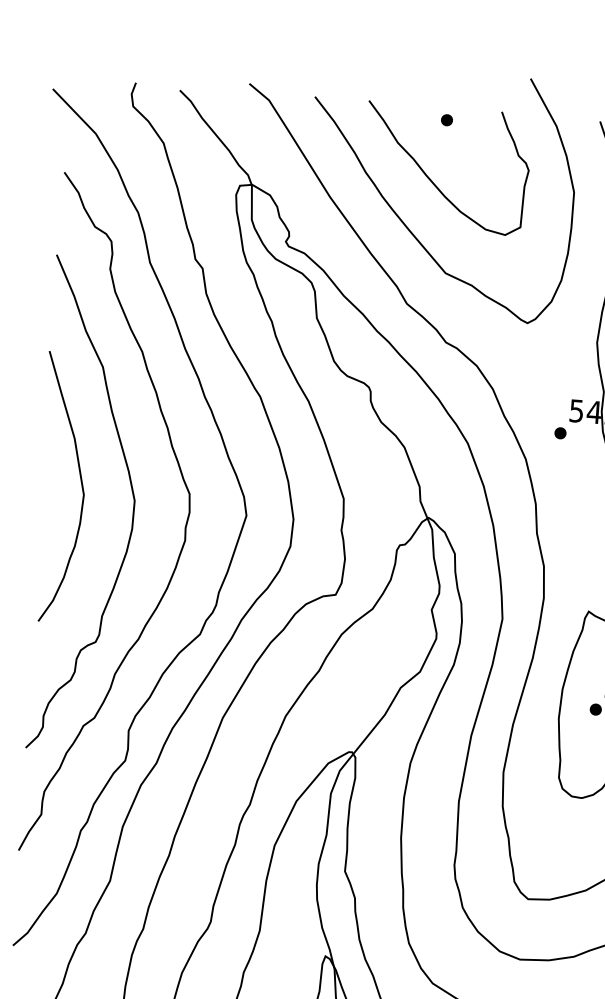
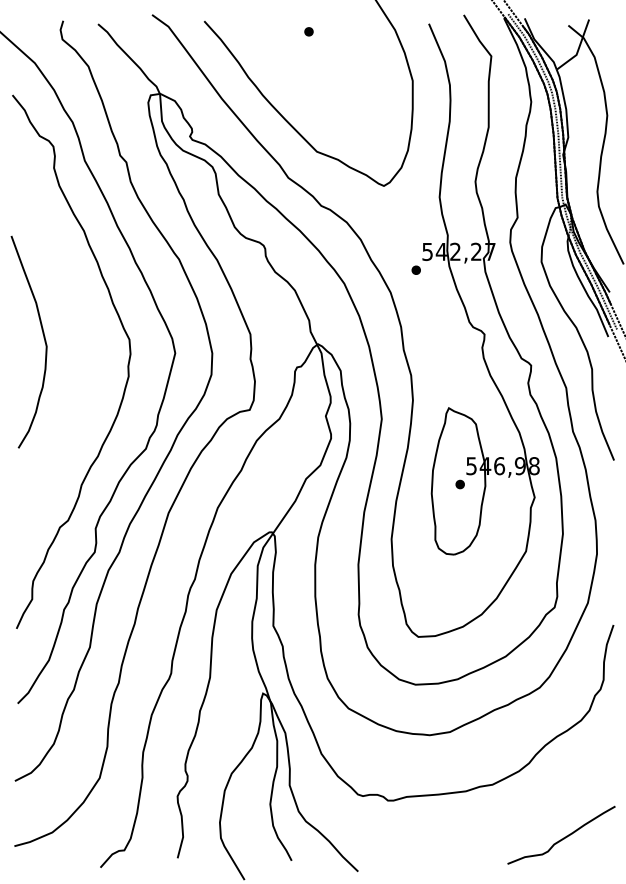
curve: (431, 179) -> (300, 79), removed
curve: (132, 508) -> (85, 354), removed

